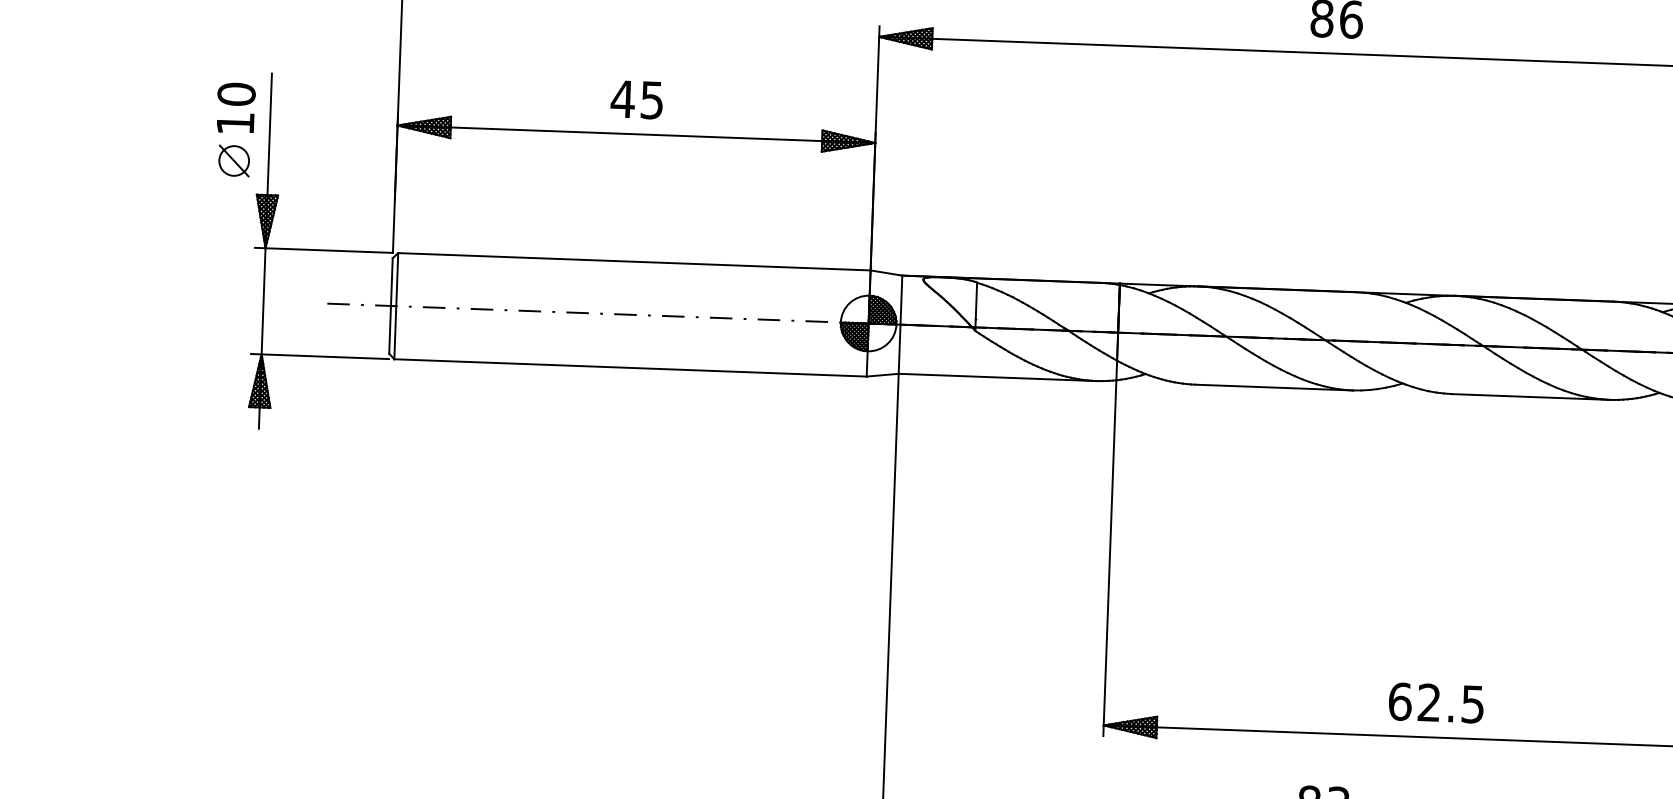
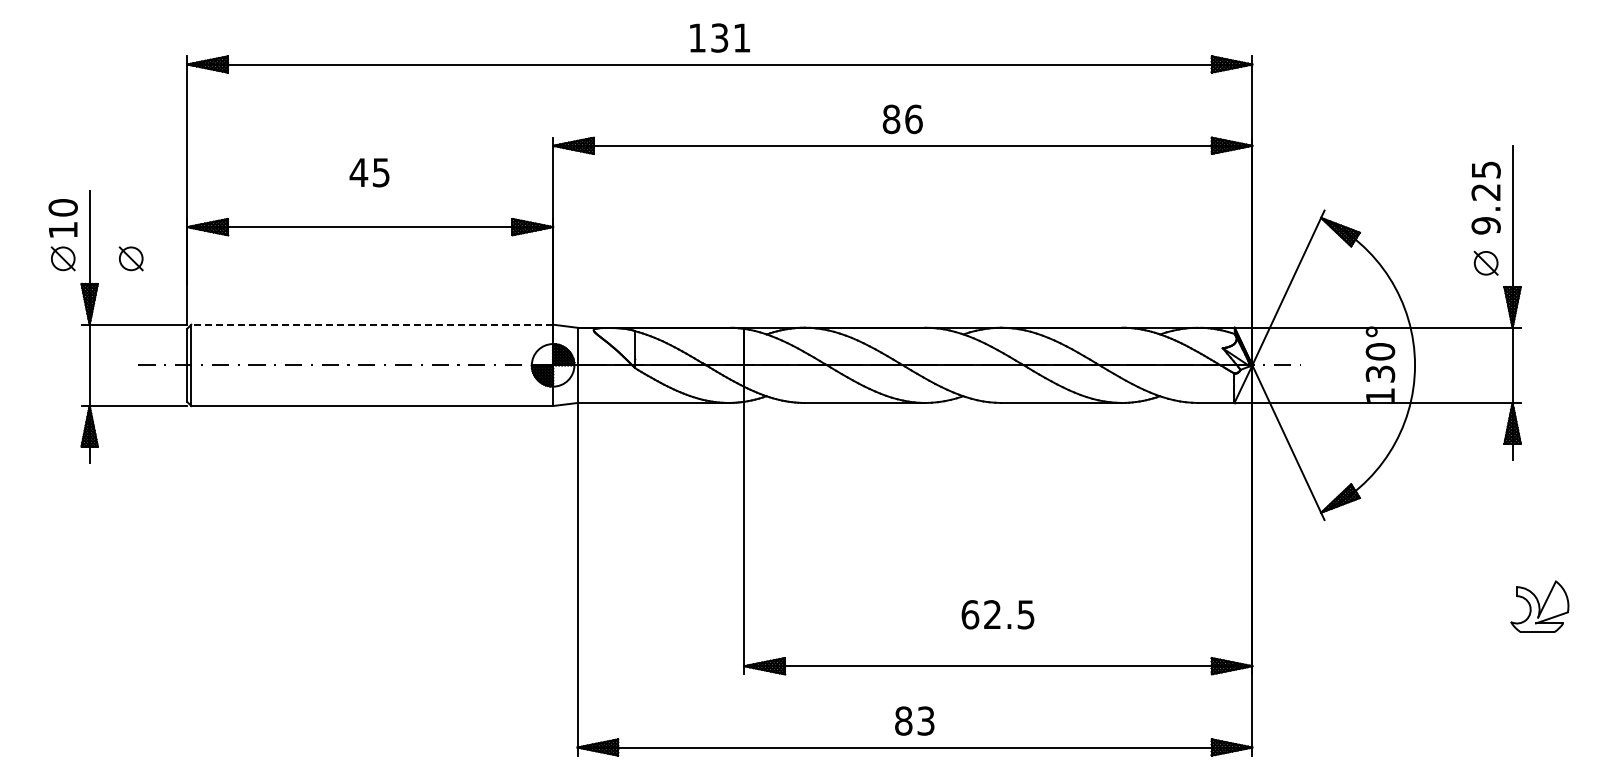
text: (636, 99) -> (369, 172), moved
part: (322, 163) -> (130, 258), added
line: (634, 261) -> (372, 324), solid -> dashed
text: (1435, 702) -> (997, 614), moved

